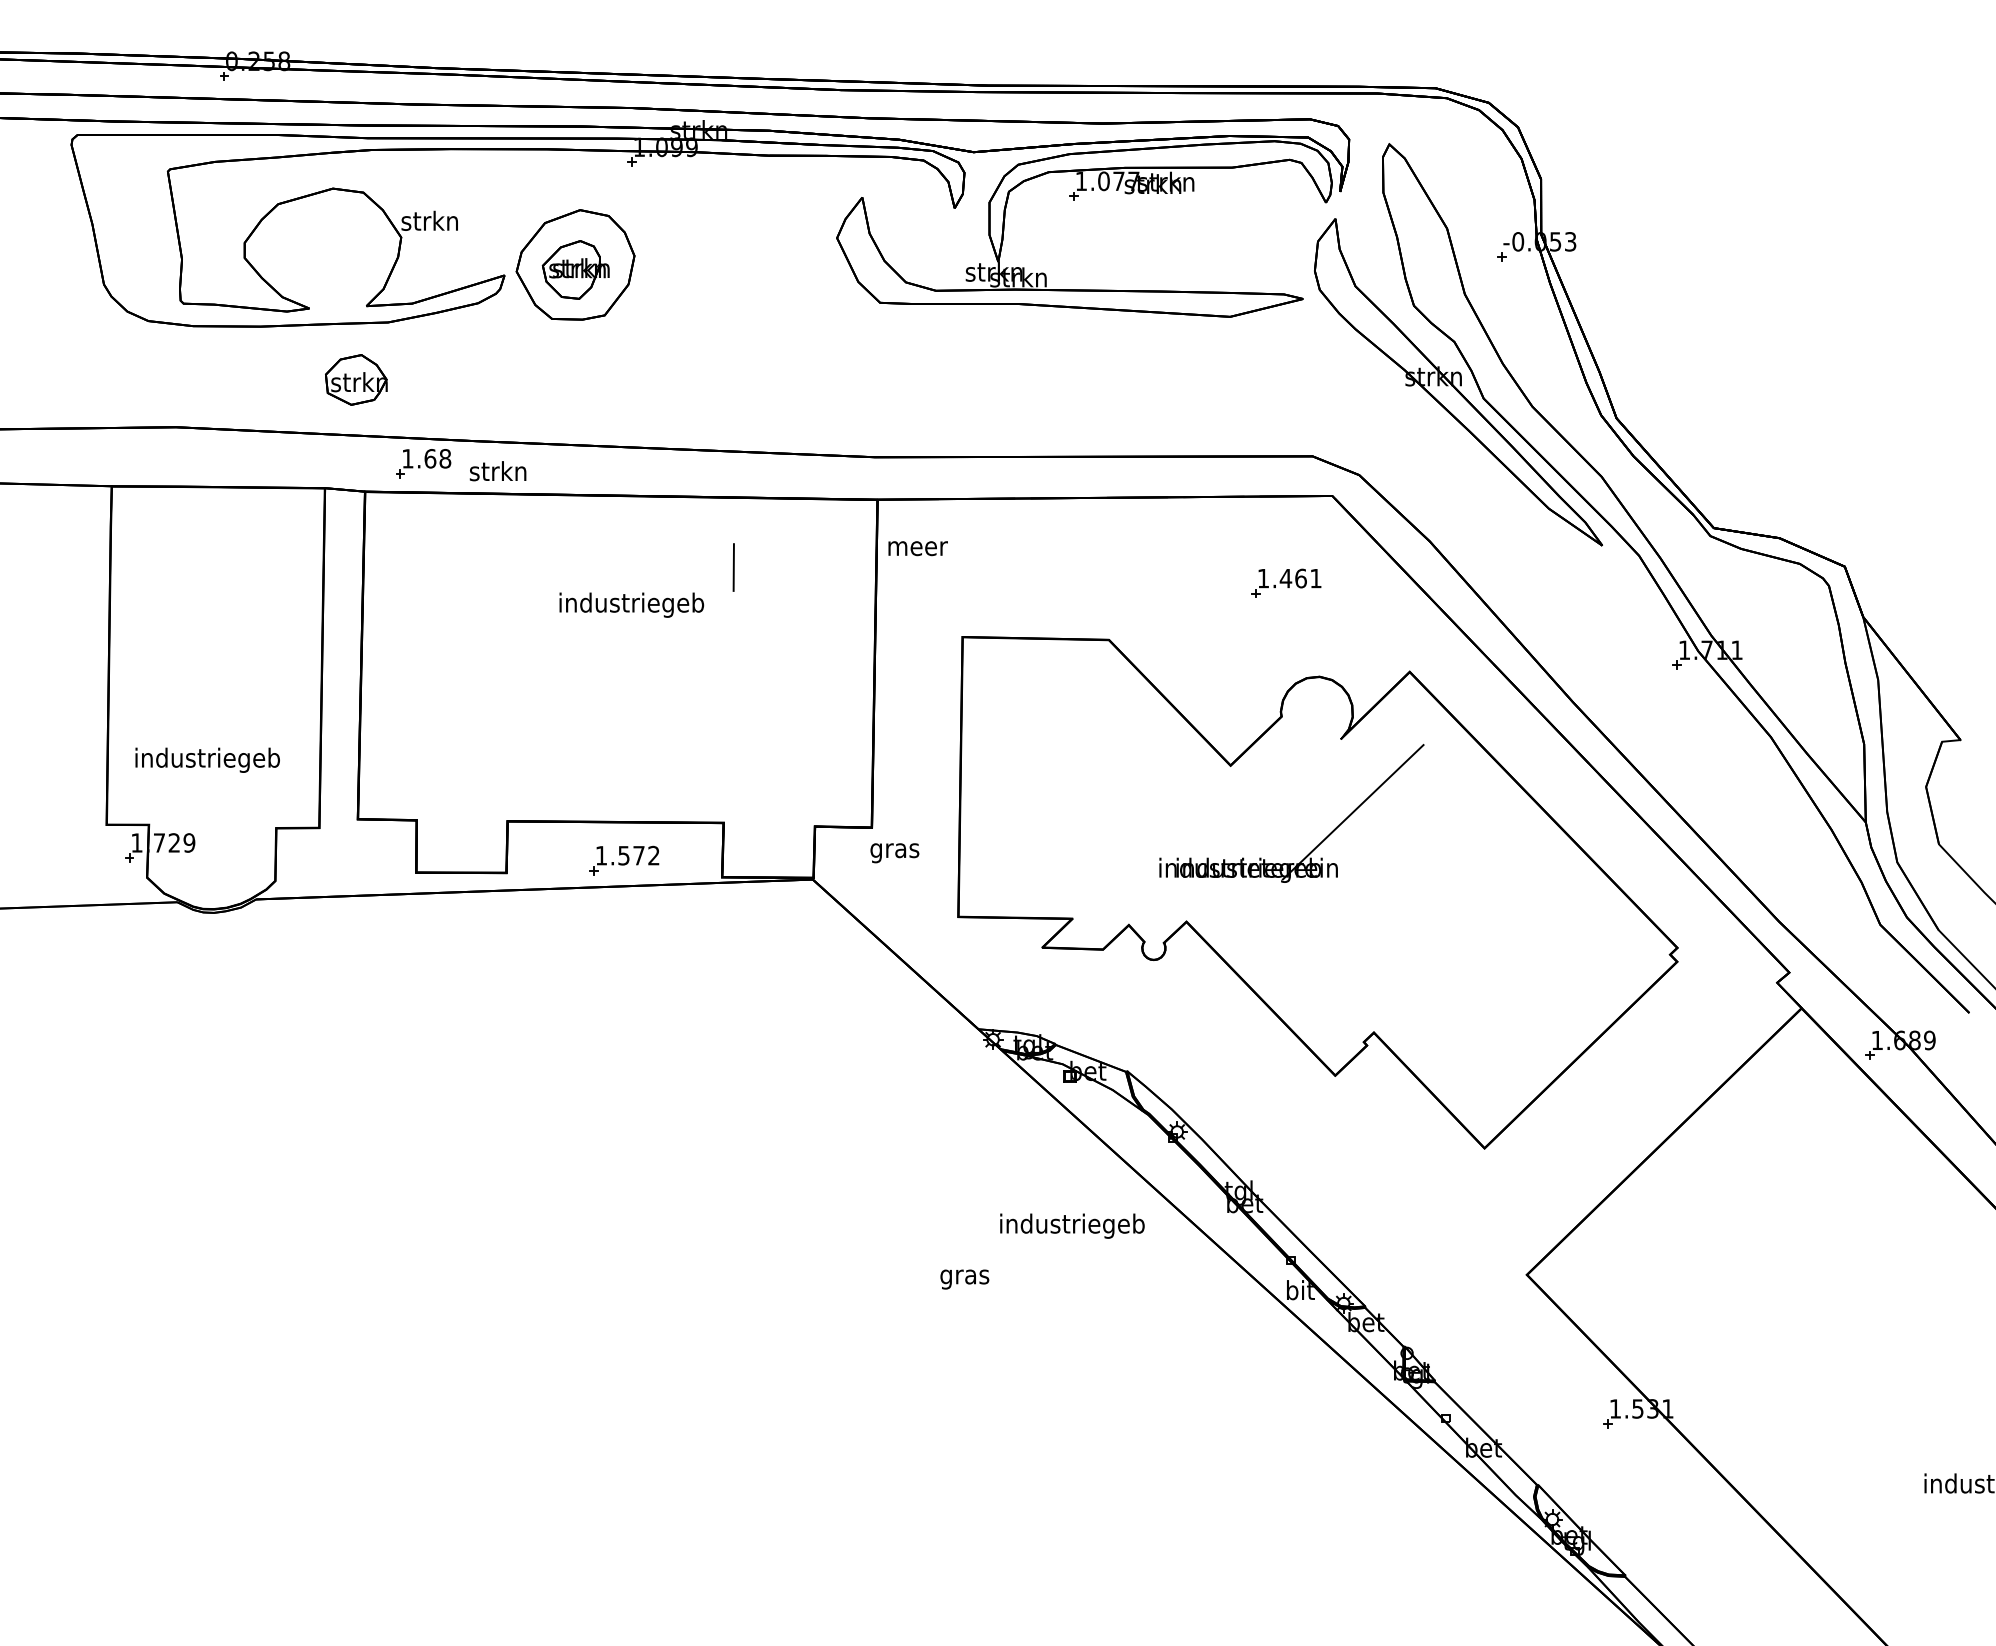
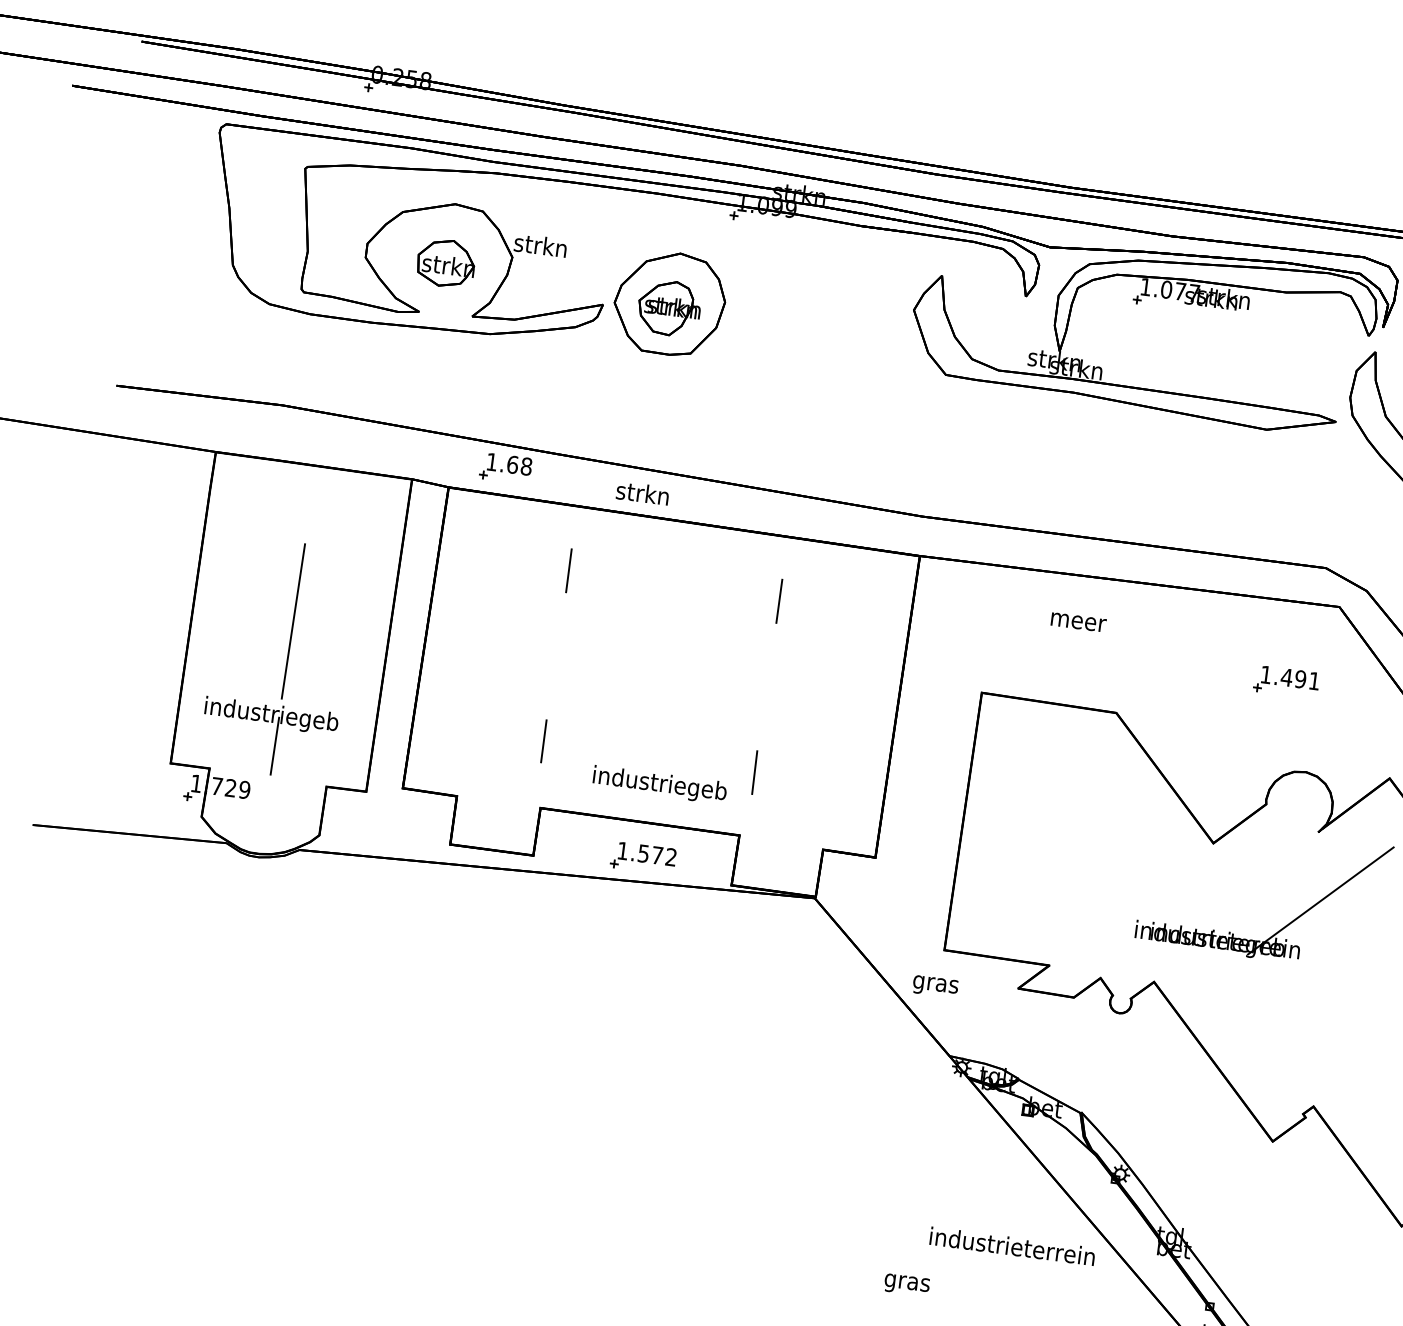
part: (356, 379) -> (446, 262), moved
text: (497, 471) -> (642, 493), moved
text: (917, 548) -> (1078, 622), moved
line: (504, 563) -> (568, 570), added
text: (1300, 578) -> (1300, 679), 1.461 -> 1.491
text: (631, 604) -> (659, 784), moved
line: (217, 656) -> (292, 621), added
line: (501, 749) -> (543, 741), added
line: (731, 753) -> (754, 772), added
line: (215, 791) -> (274, 745), added
text: (894, 853) -> (935, 986), moved
text: (1071, 1225) -> (1011, 1248), industriegeb -> industrieterrein

